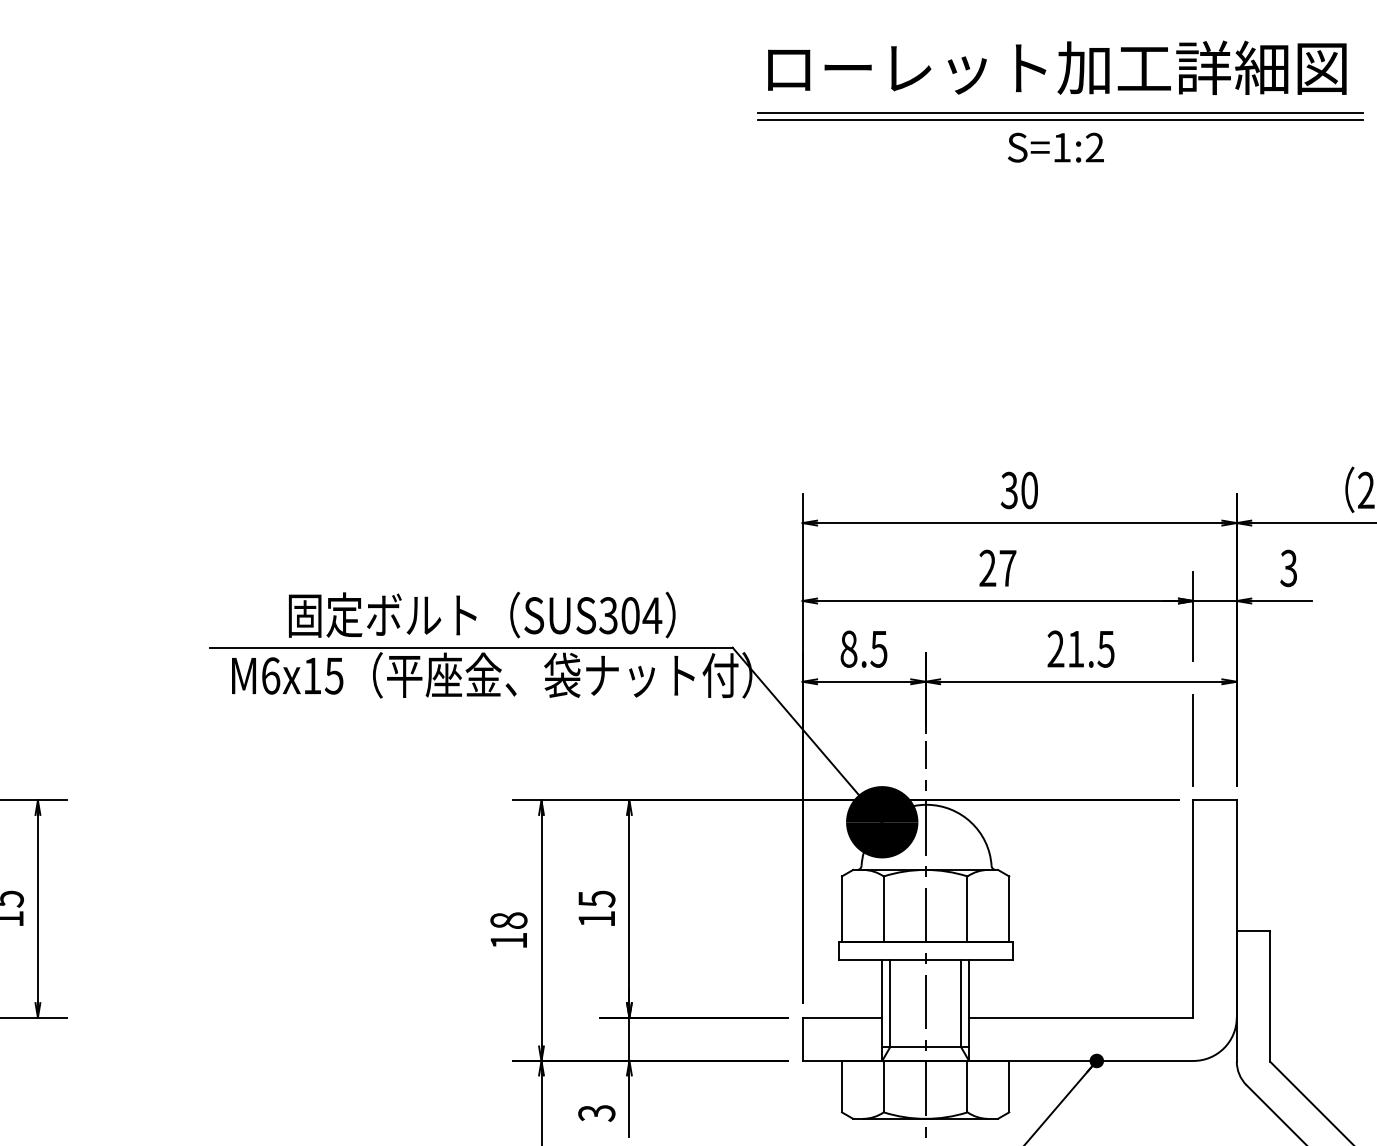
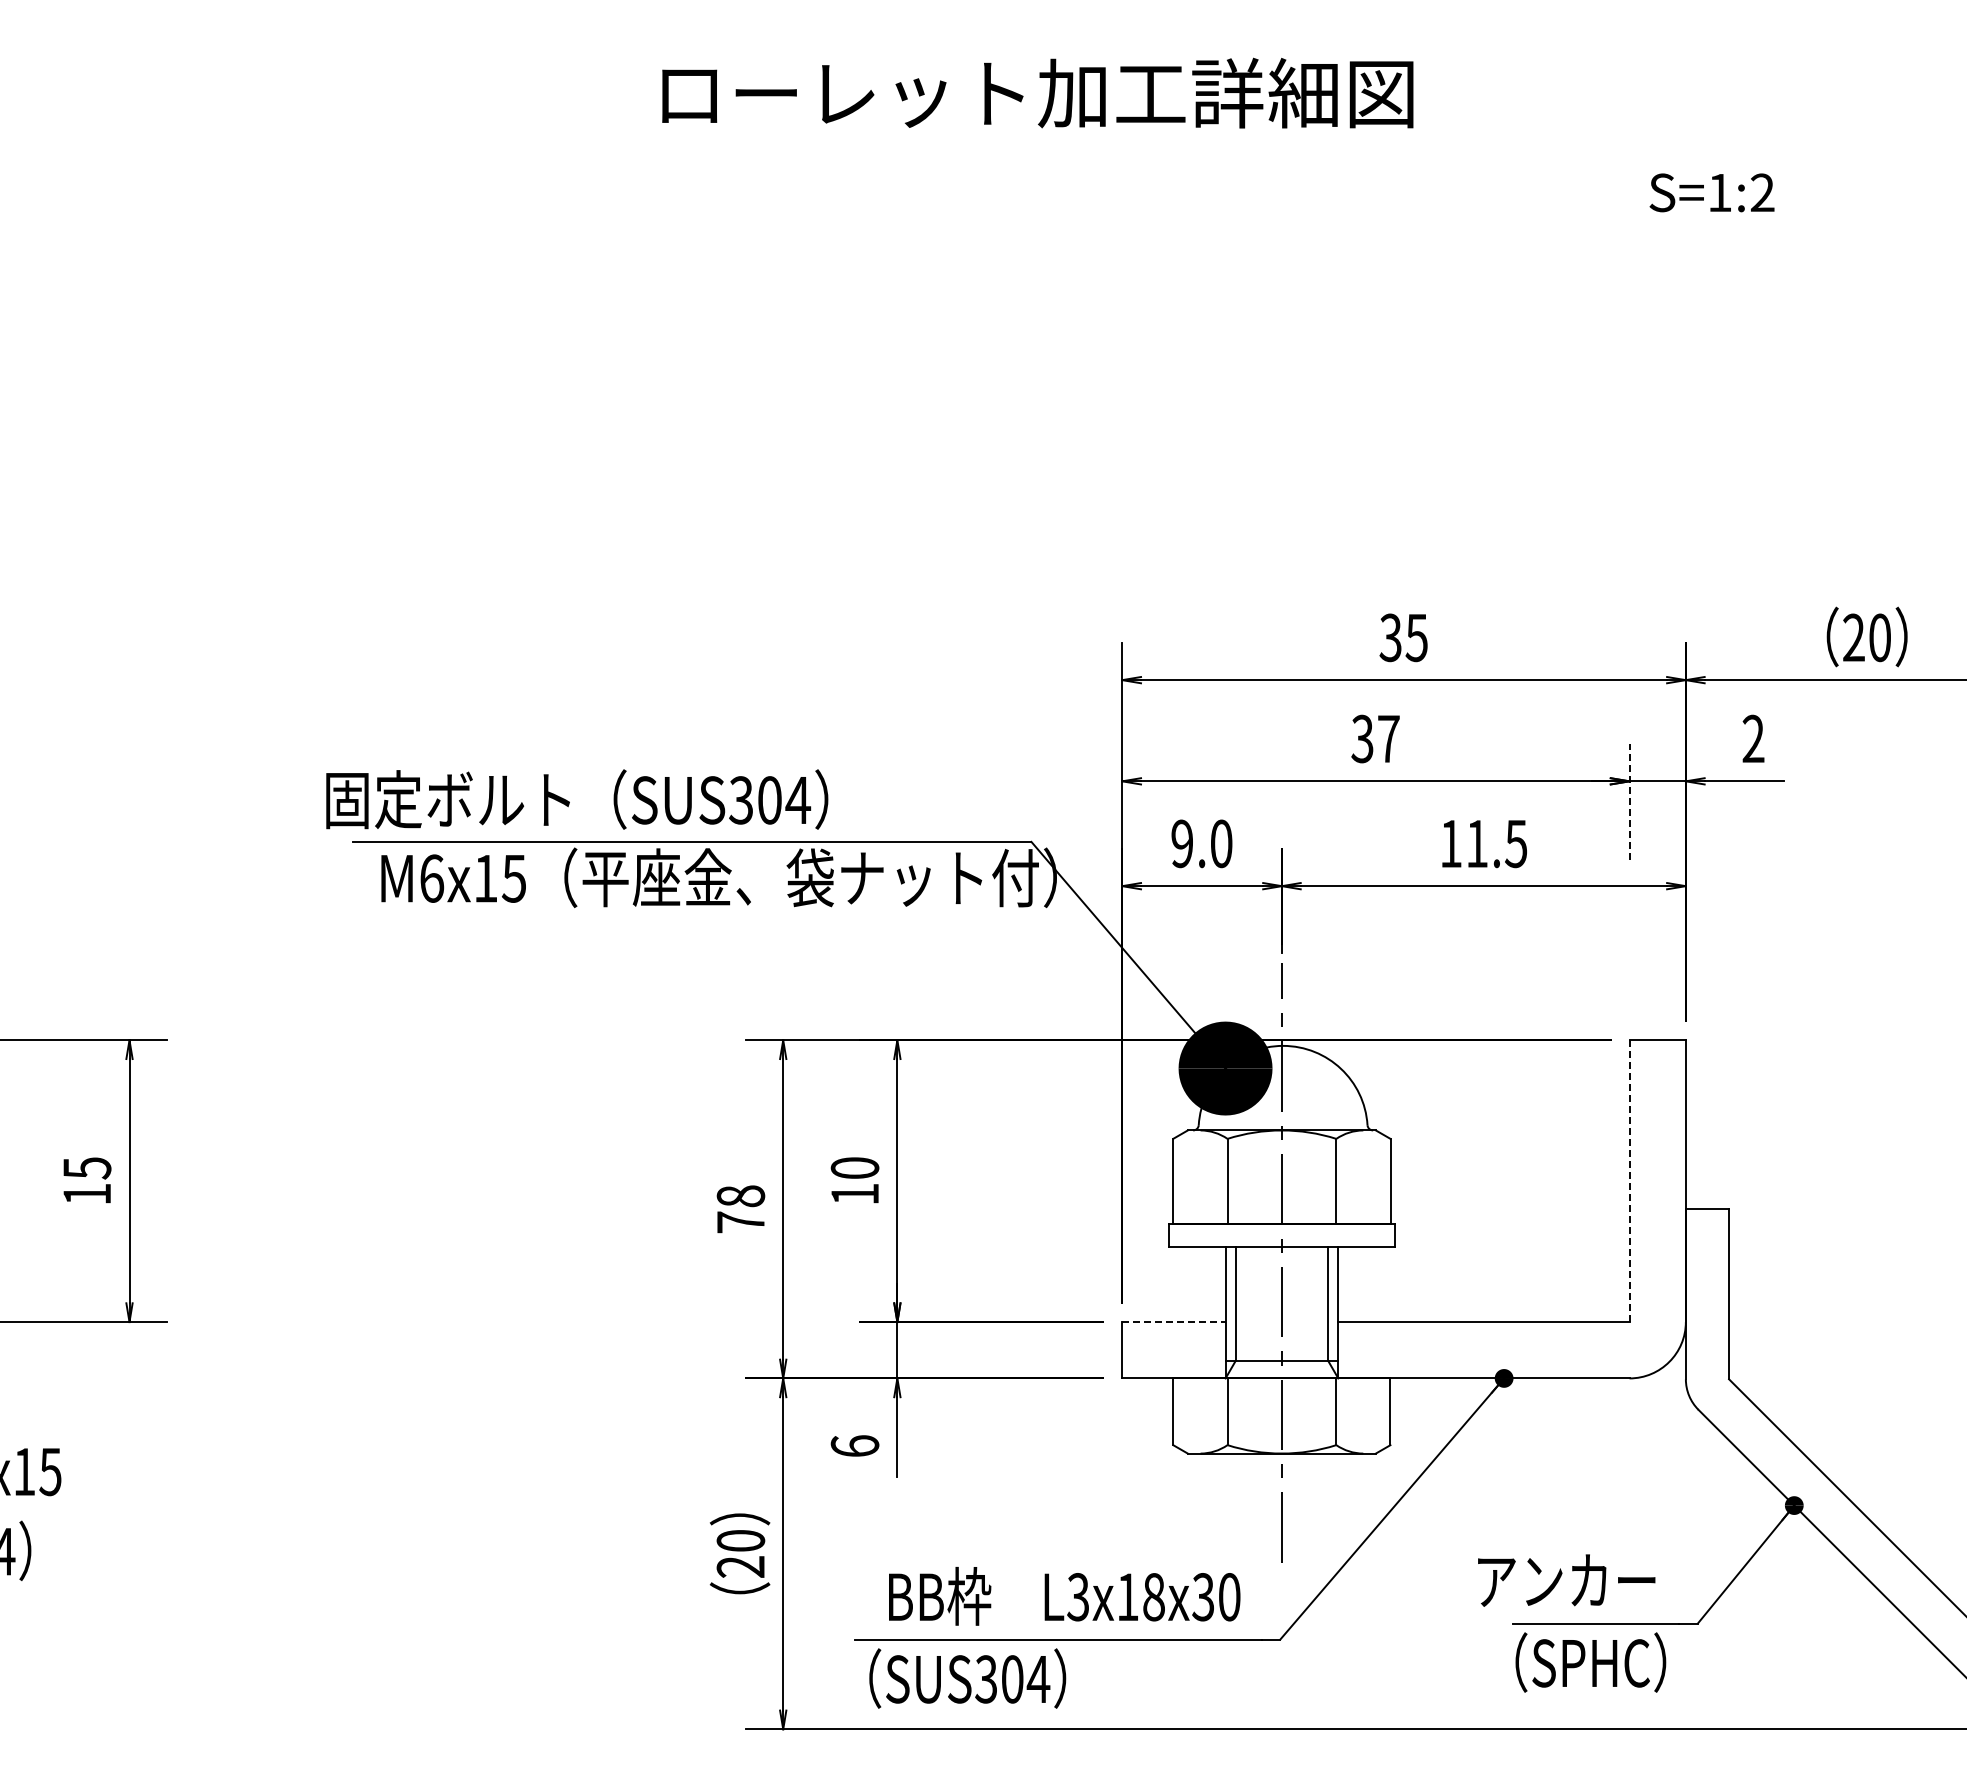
text: (1057, 67) -> (1037, 92), moved
line: (1060, 112) -> (1456, 147), removed
line: (1060, 120) -> (1456, 157), removed
text: (1055, 147) -> (1711, 192), moved
text: (1029, 490) -> (1416, 637), 30 -> 35
text: (987, 568) -> (1362, 739), 27 -> 37
text: (1288, 568) -> (1753, 739), 3 -> 2
text: (482, 615) -> (577, 799), moved
line: (1193, 616) -> (1629, 801), solid -> dashed
text: (863, 648) -> (1201, 843), 8.5 -> 9.0
text: (1055, 648) -> (1450, 843), 21.5 -> 11.5
line: (1193, 740) -> (1629, 962), removed
text: (596, 899) -> (854, 1168), 15 -> 10
line: (1193, 909) -> (1629, 1181), solid -> dashed
text: (508, 940) -> (740, 1222), 18 -> 78
line: (842, 1017) -> (1173, 1322), solid -> dashed
text: (596, 1113) -> (854, 1446), 3 -> 6

